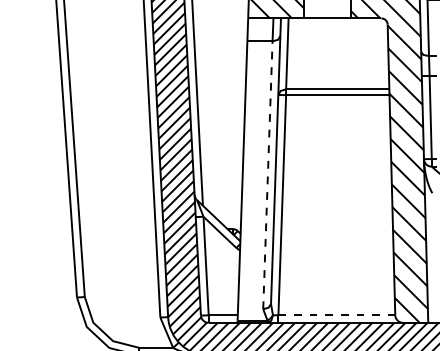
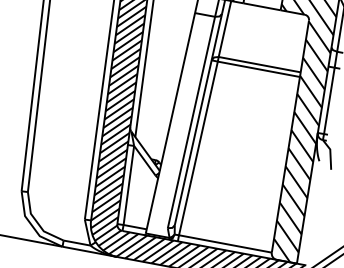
line: (267, 174) -> (191, 121), dashed -> solid
line: (337, 315) -> (225, 244), dashed -> solid

